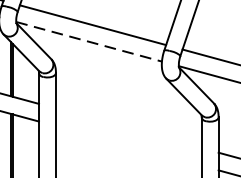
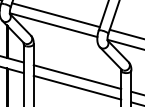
line: (90, 42) -> (54, 25), dashed -> solid
line: (128, 128) -> (77, 77), added
line: (128, 145) -> (77, 87), added

